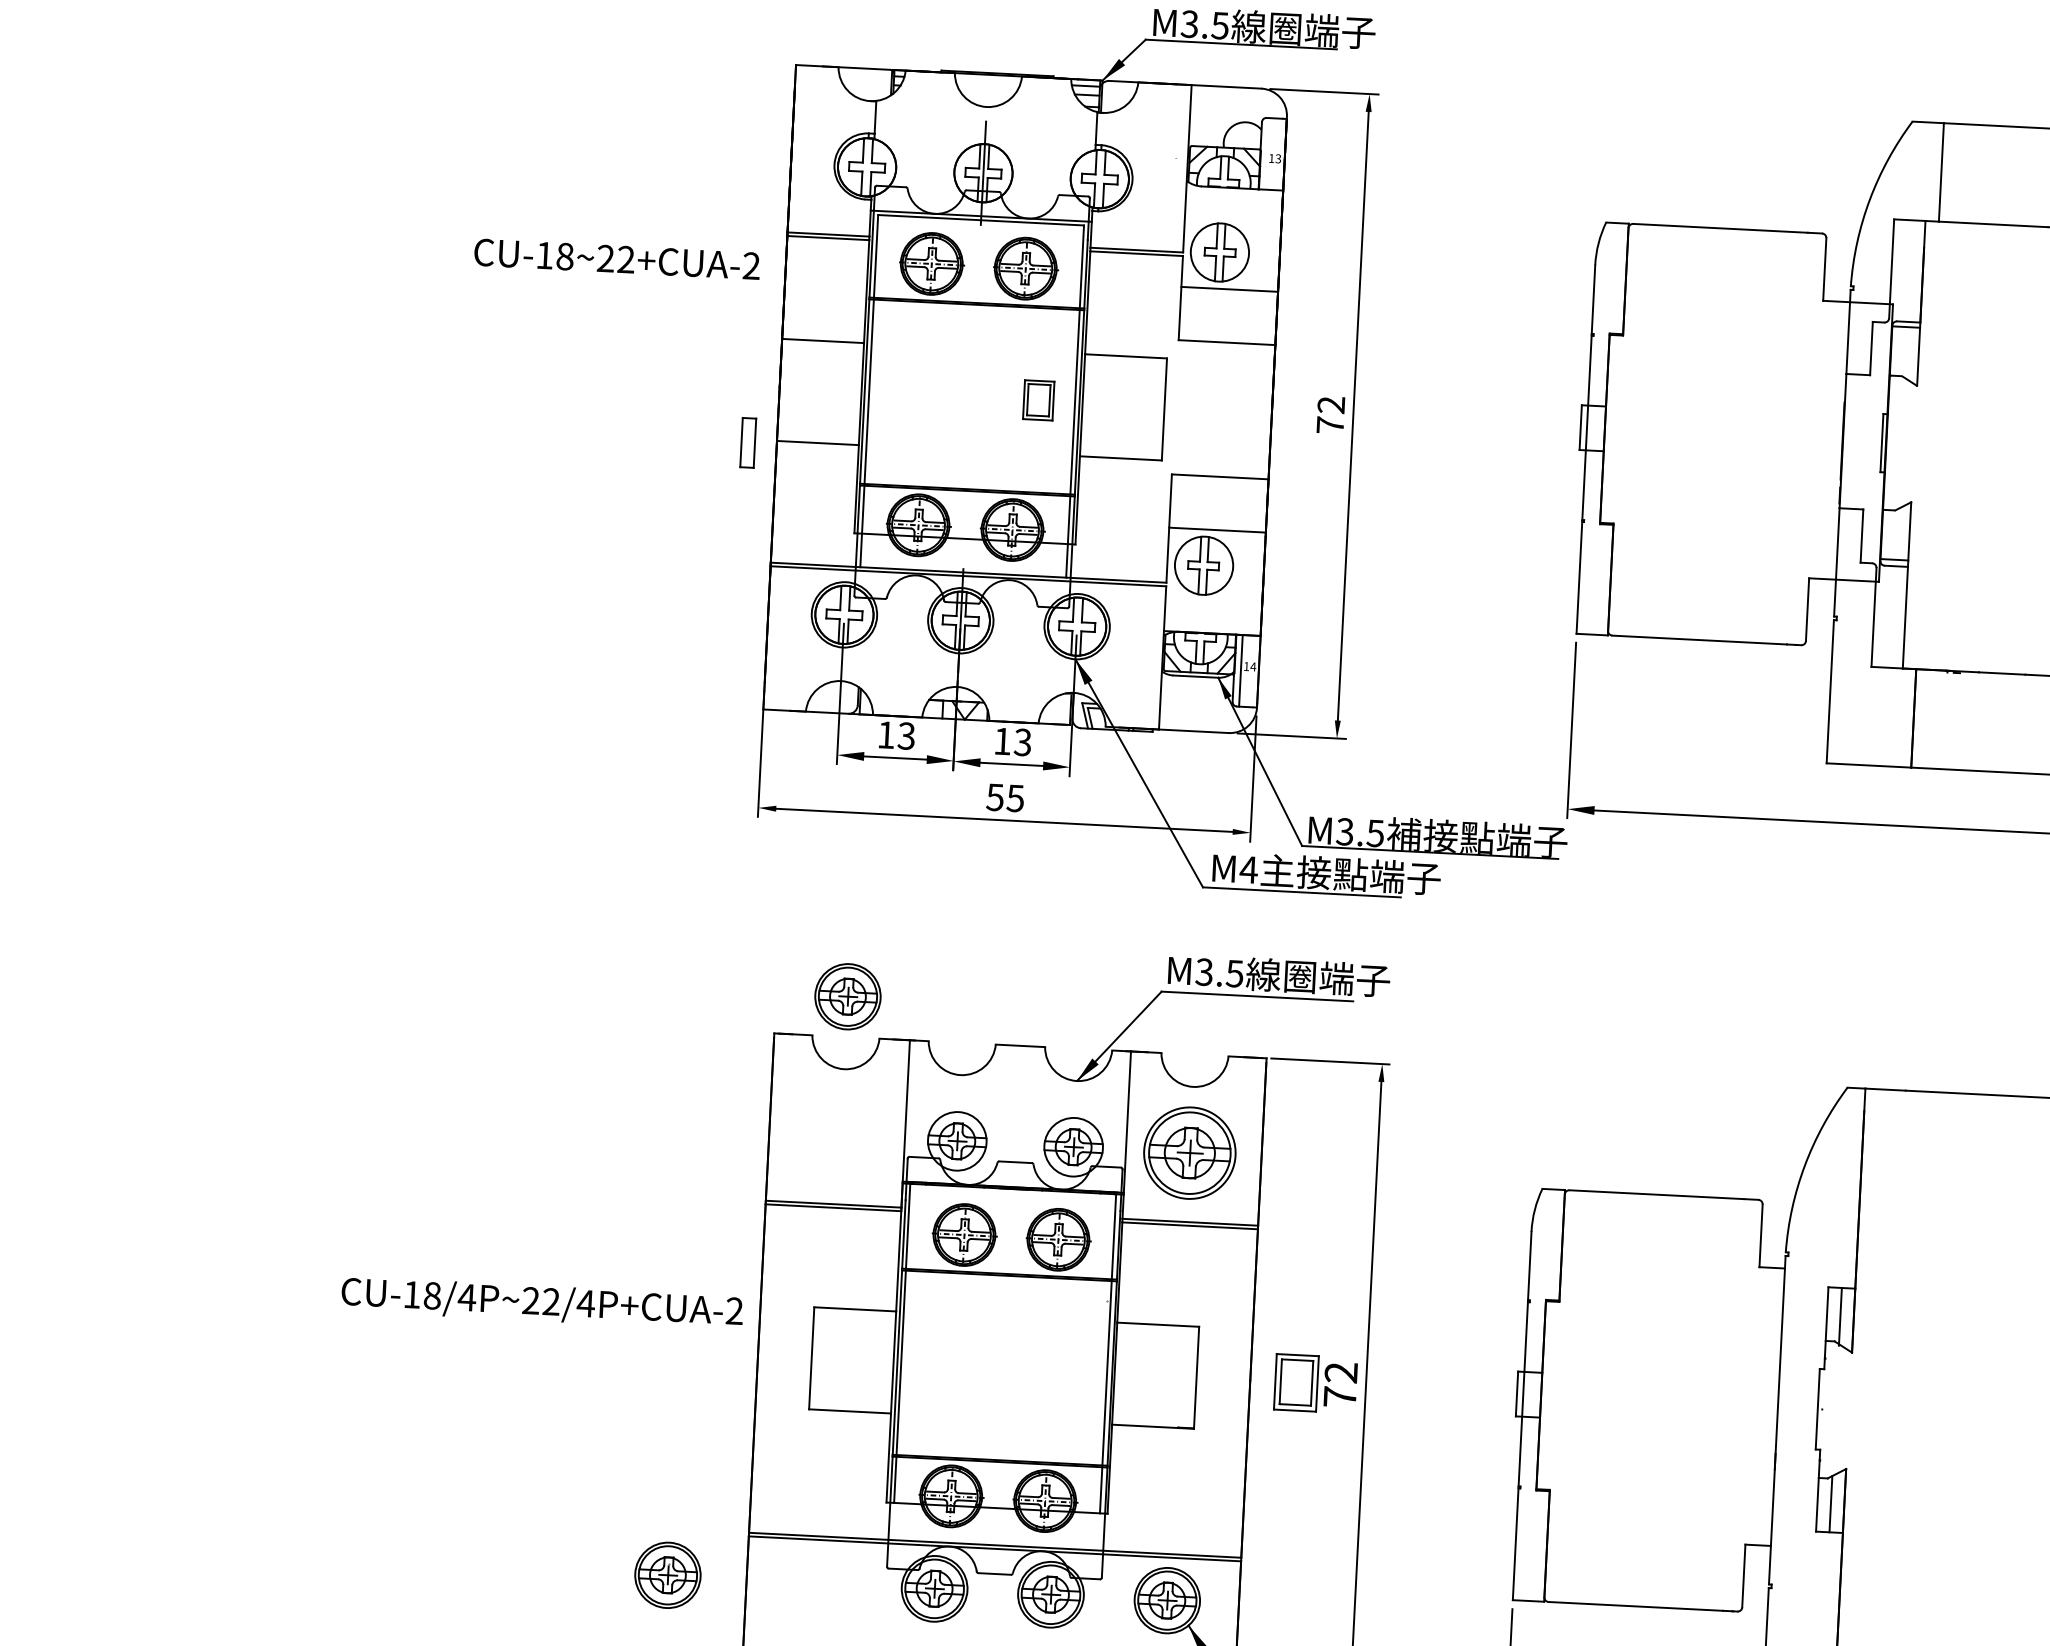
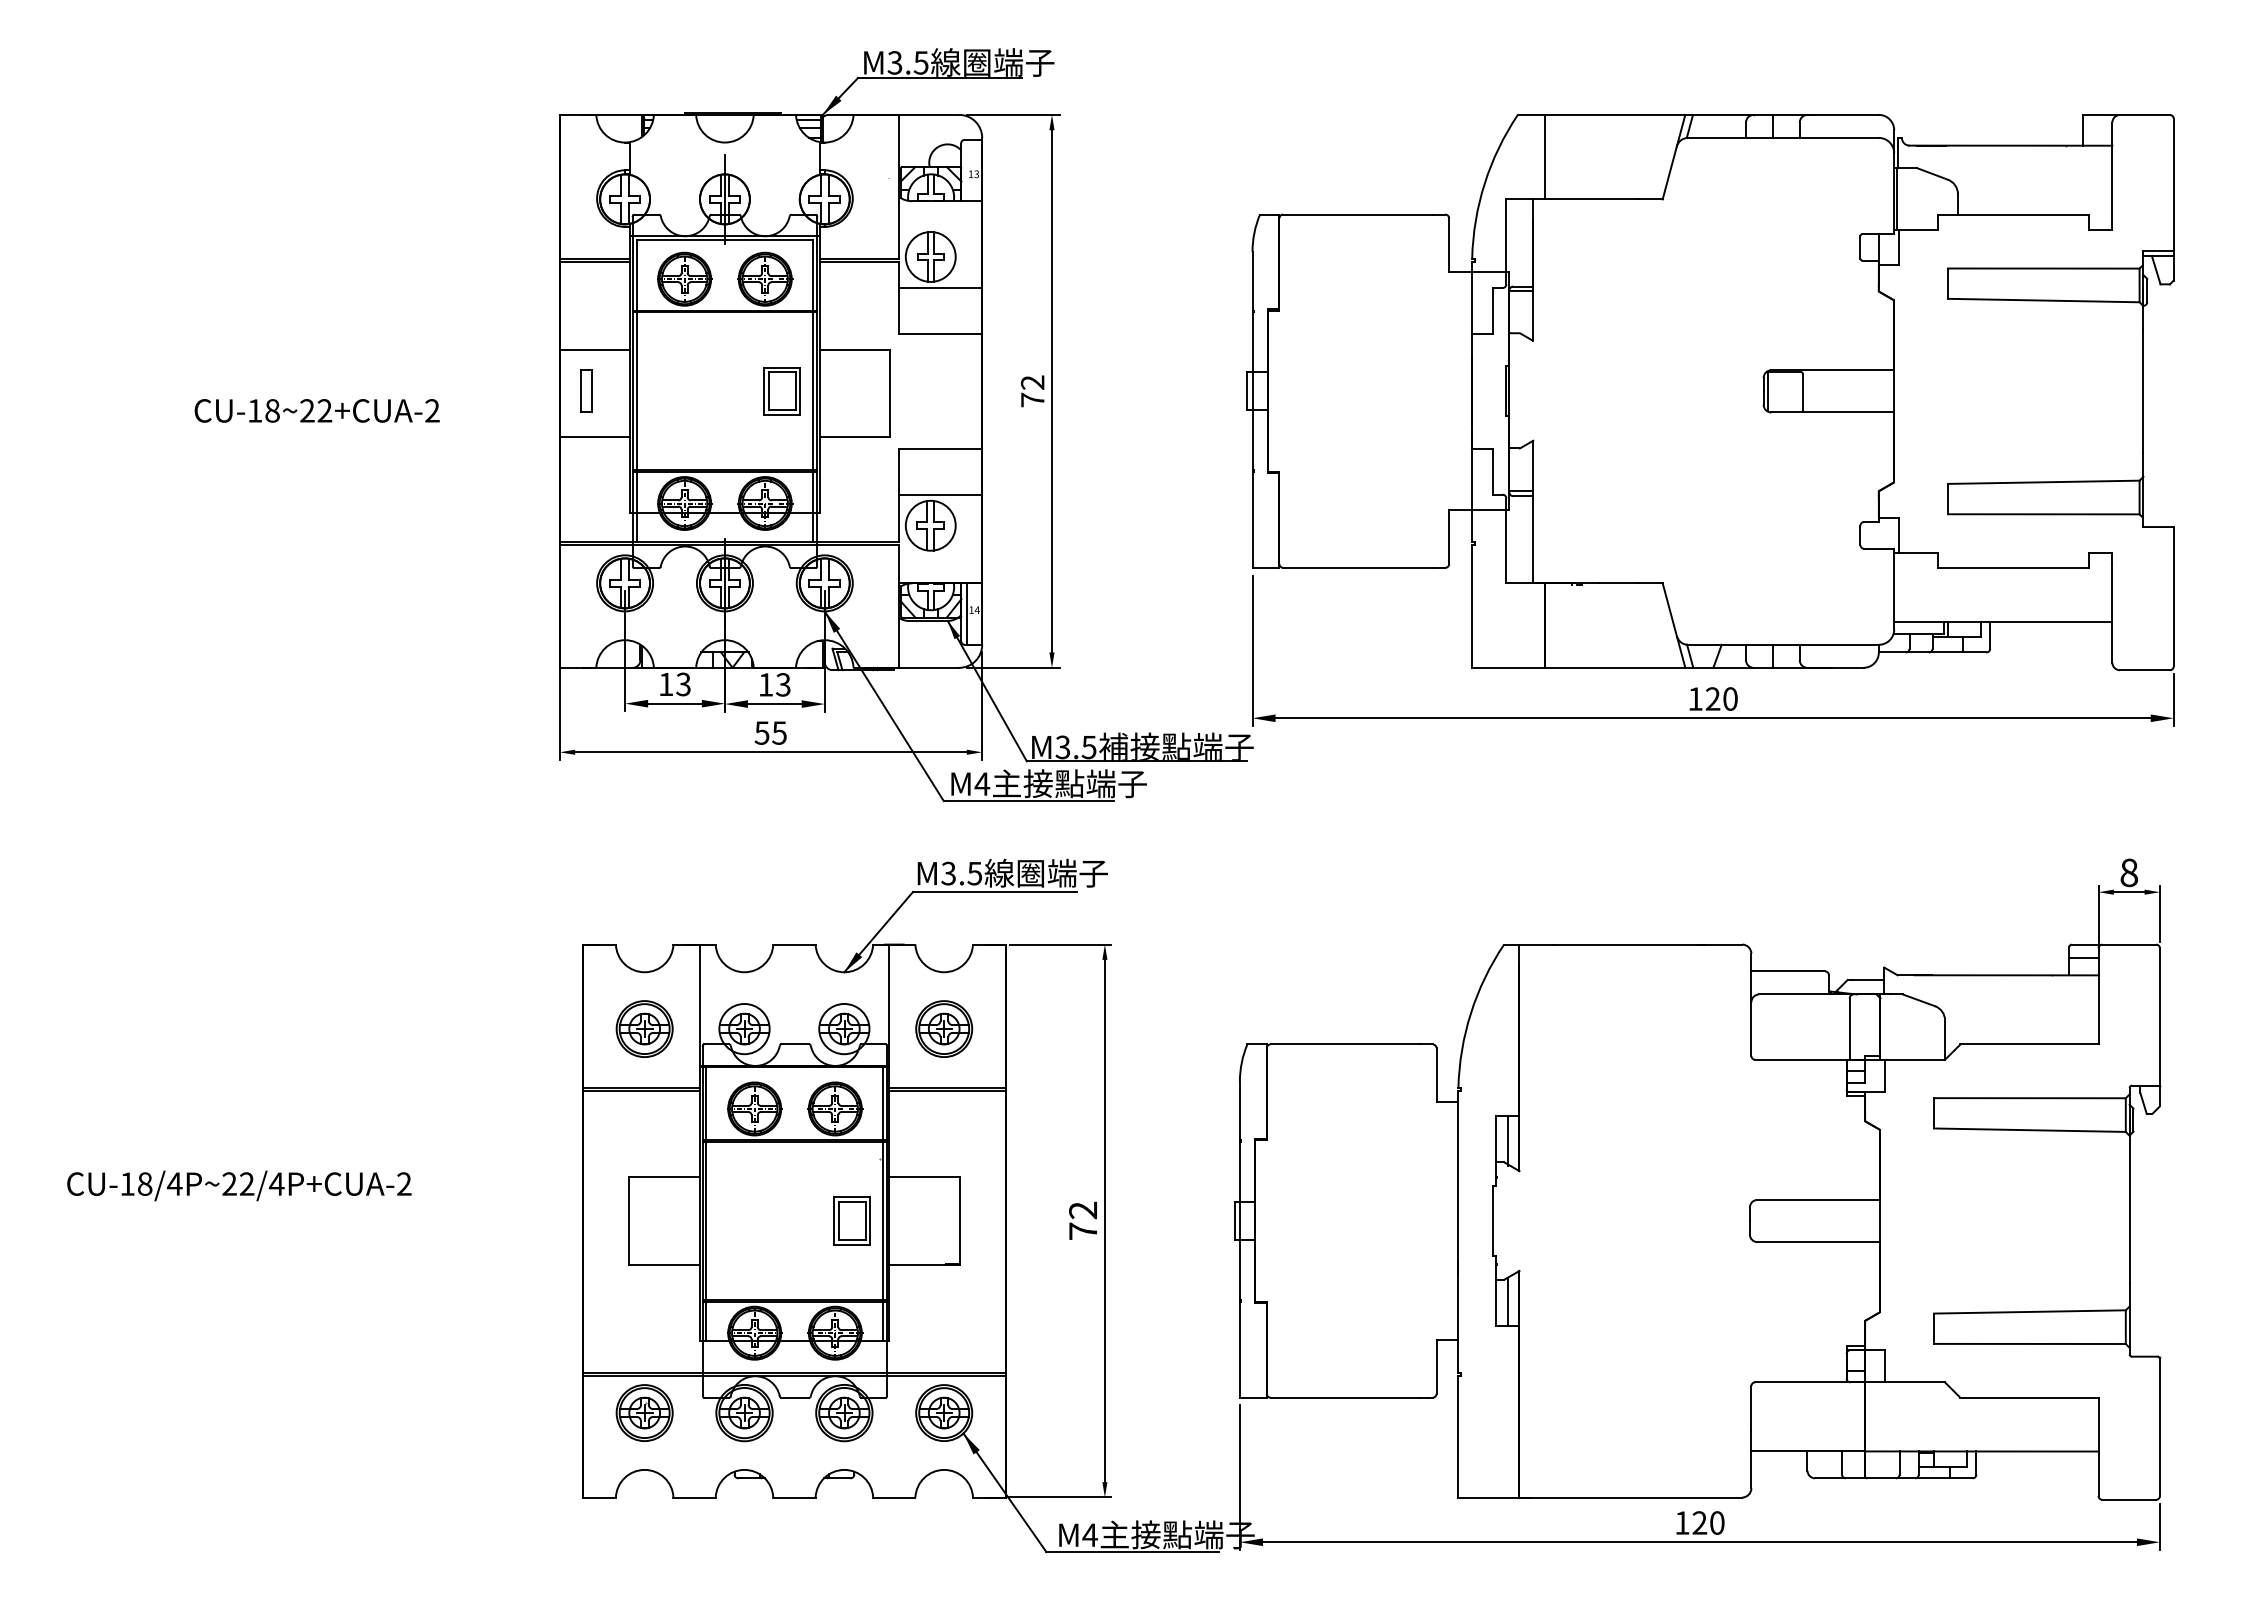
text: (616, 258) -> (316, 410), moved
part: (1038, 400) -> (781, 391), size x1.43
part: (748, 441) -> (586, 390), moved
part: (847, 996) -> (644, 1028), moved
part: (1190, 1152) -> (944, 1028), size x0.71
text: (542, 1303) -> (239, 1185), moved
part: (1295, 1382) -> (851, 1220), moved
part: (667, 1574) -> (644, 1412), moved

